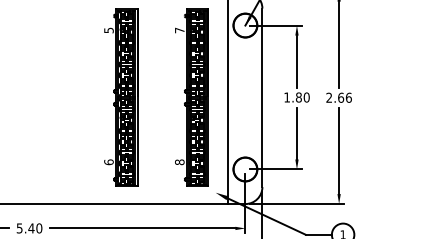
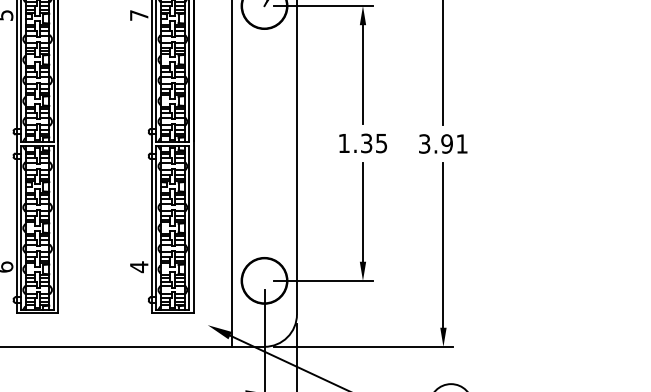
text: (302, 97) -> (373, 143), 1.80 -> 1.35
text: (338, 97) -> (442, 143), 2.66 -> 3.91
text: (179, 162) -> (138, 267), 8 -> 4

